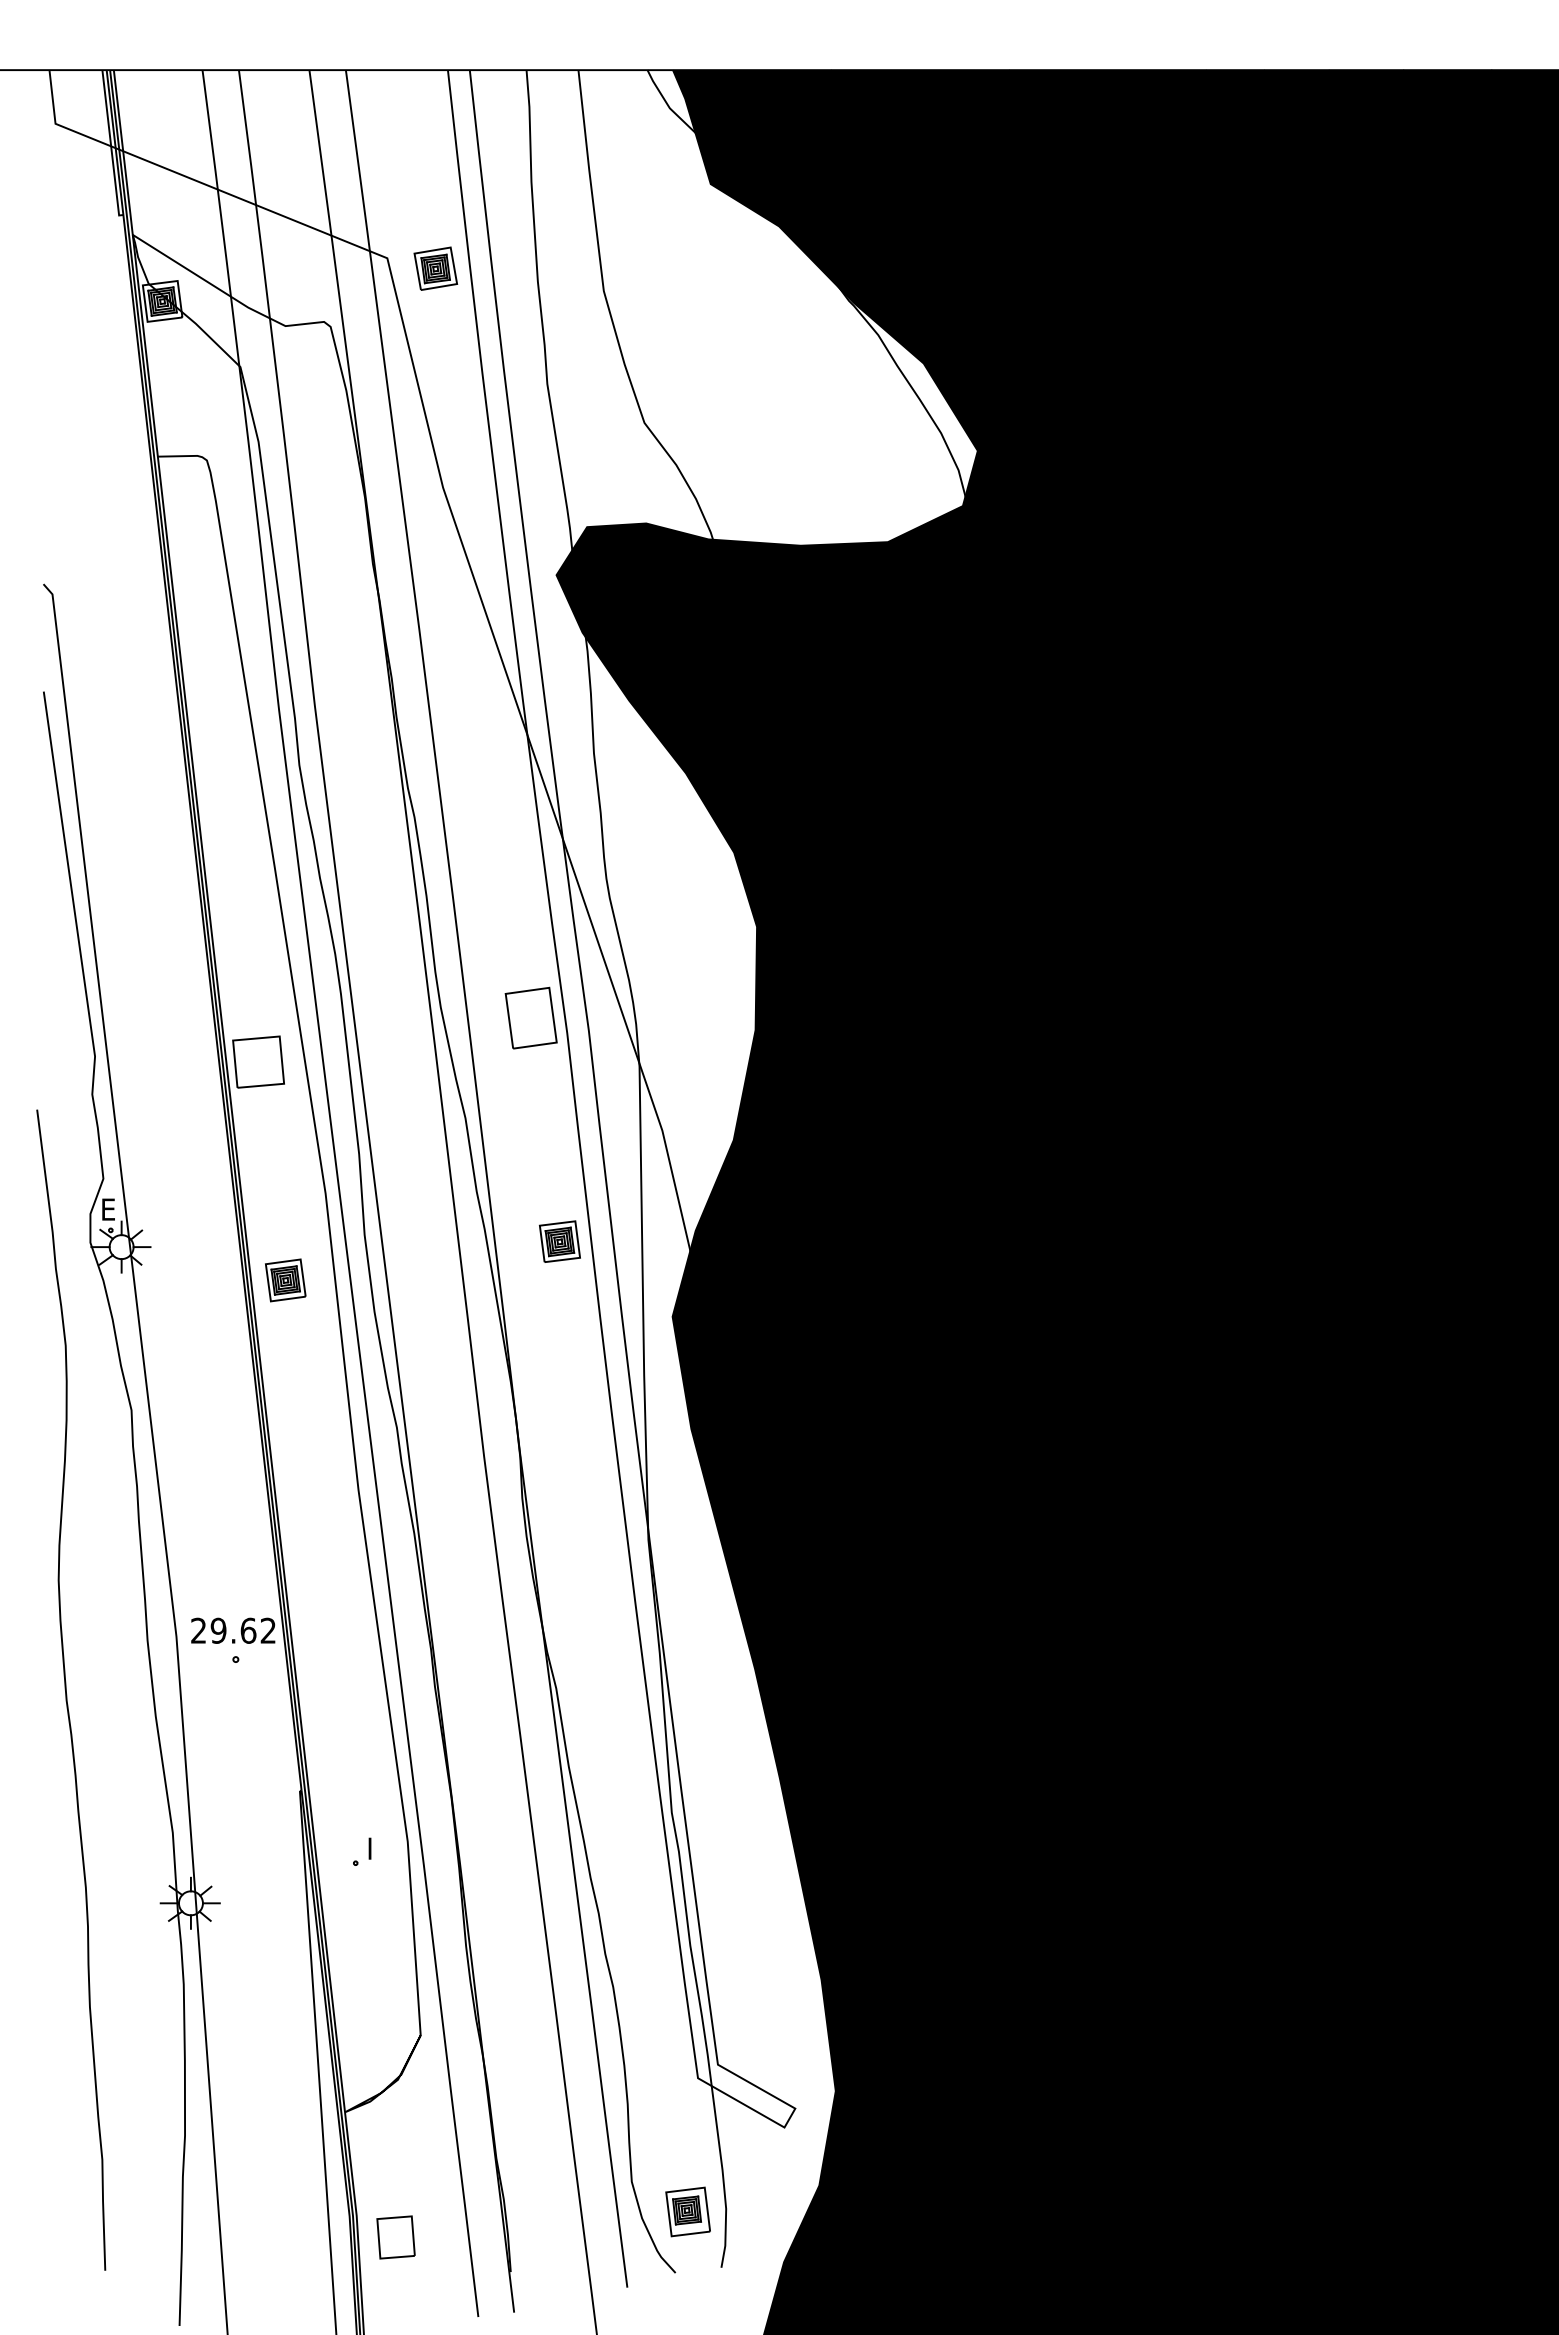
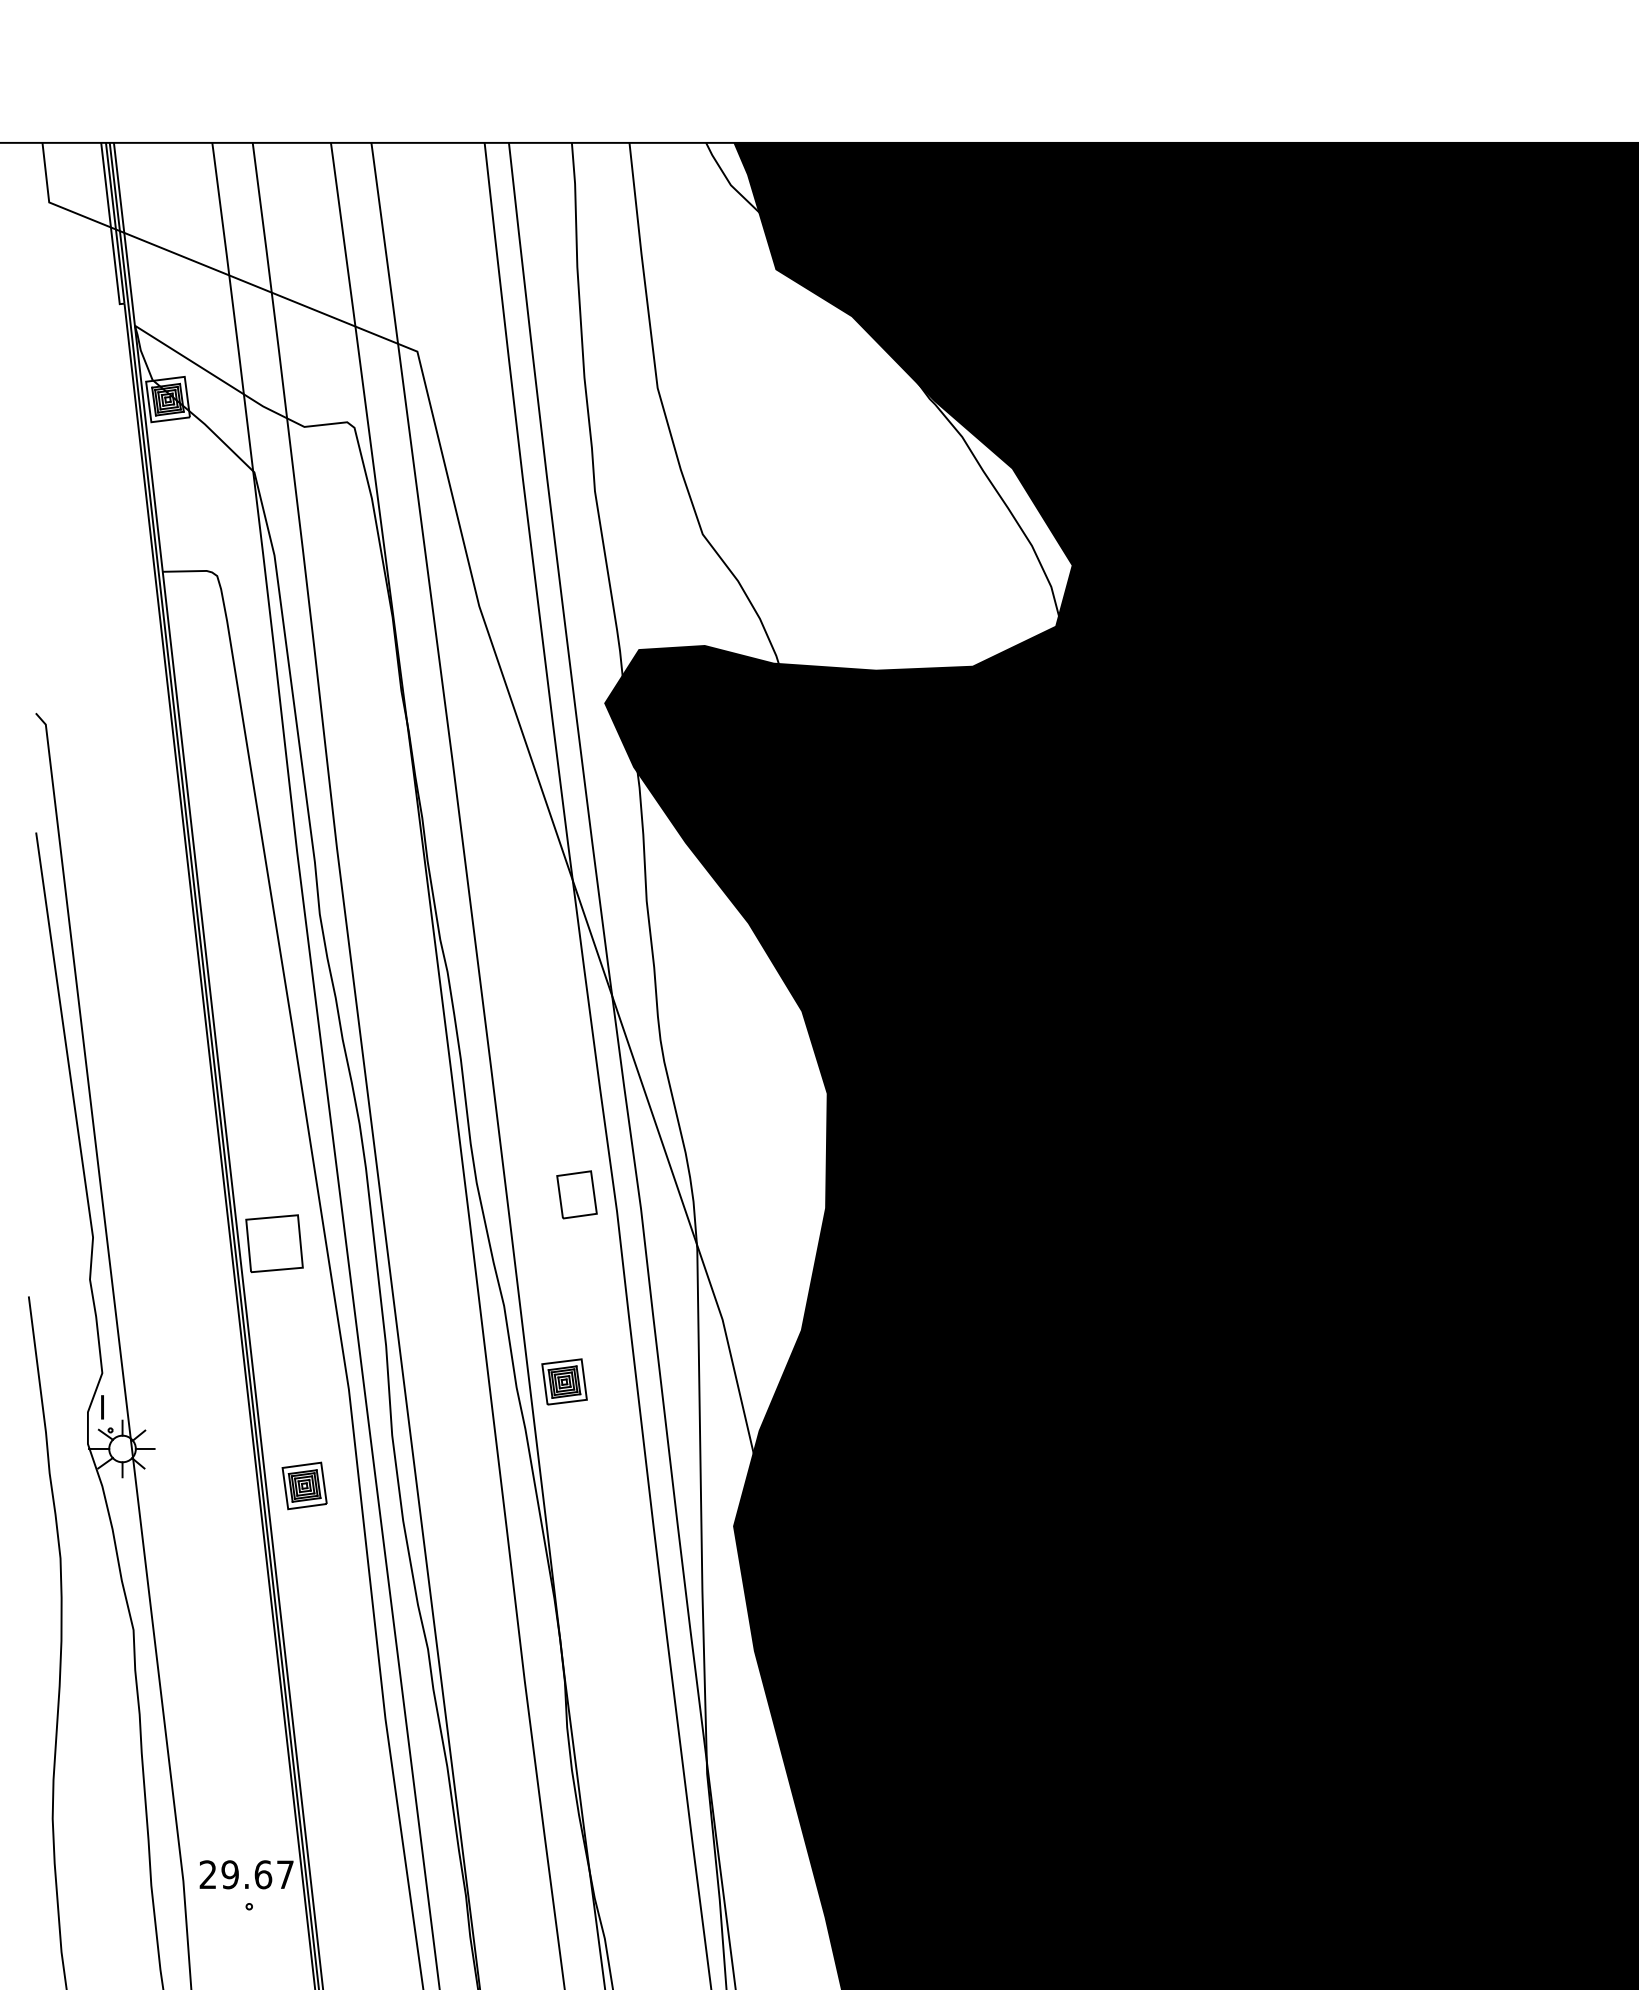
part: (435, 268) -> (470, 363), removed
part: (530, 1017) -> (576, 1194), size x0.7
text: (109, 1209) -> (109, 1407), E -> I
part: (559, 1241) -> (564, 1381), moved
text: (267, 1630) -> (284, 1874), 29.62 -> 29.67

